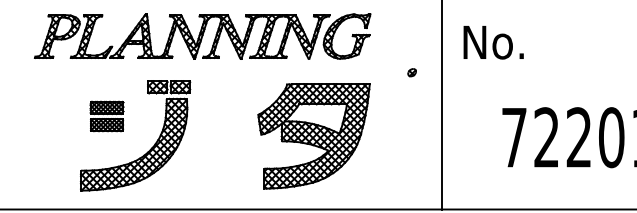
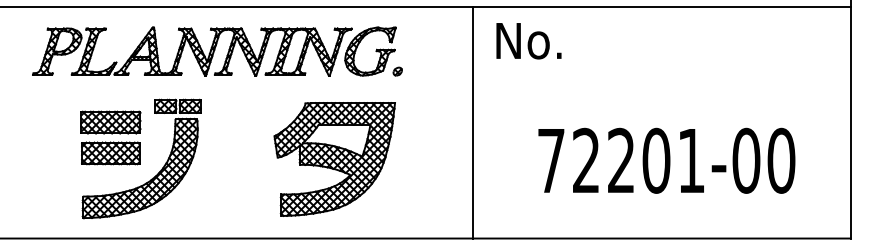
text: (493, 42) -> (528, 41), moved
part: (411, 72) -> (397, 71), moved
part: (106, 116) -> (110, 137), size x1.67

